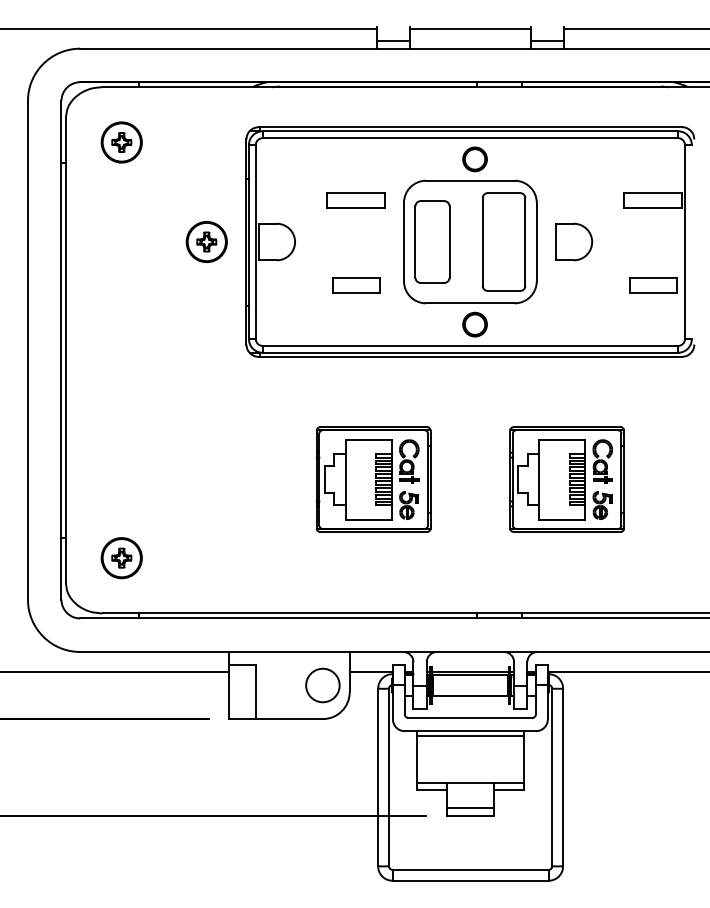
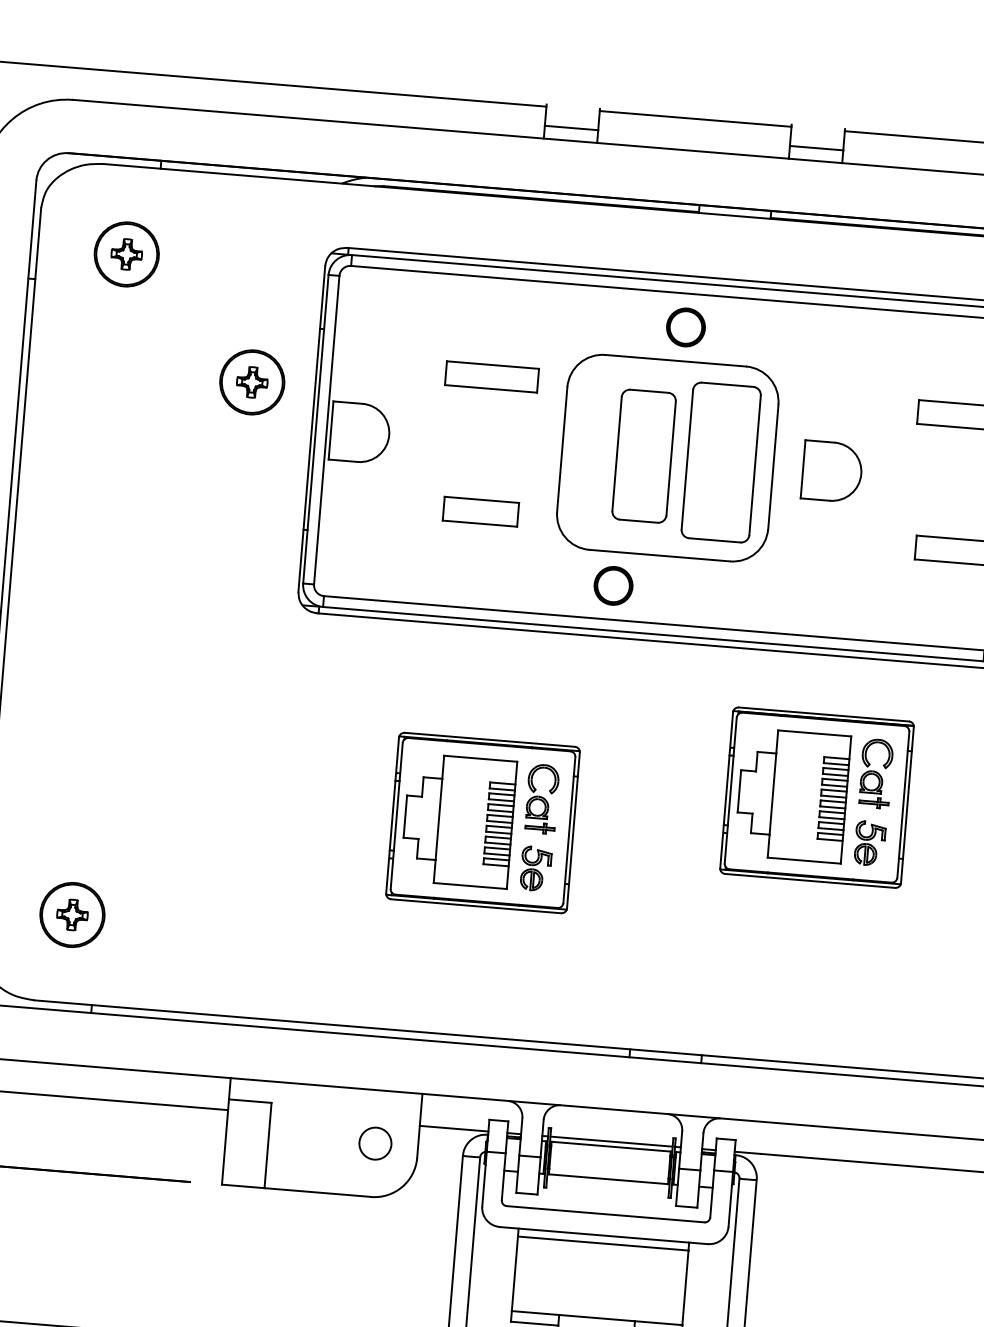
part: (432, 241) -> (644, 455), moved
part: (206, 242) -> (251, 383), moved
part: (474, 324) -> (612, 585), moved
part: (566, 479) -> (816, 797), moved
circle: (322, 685) -> (374, 1143), size x0.6

